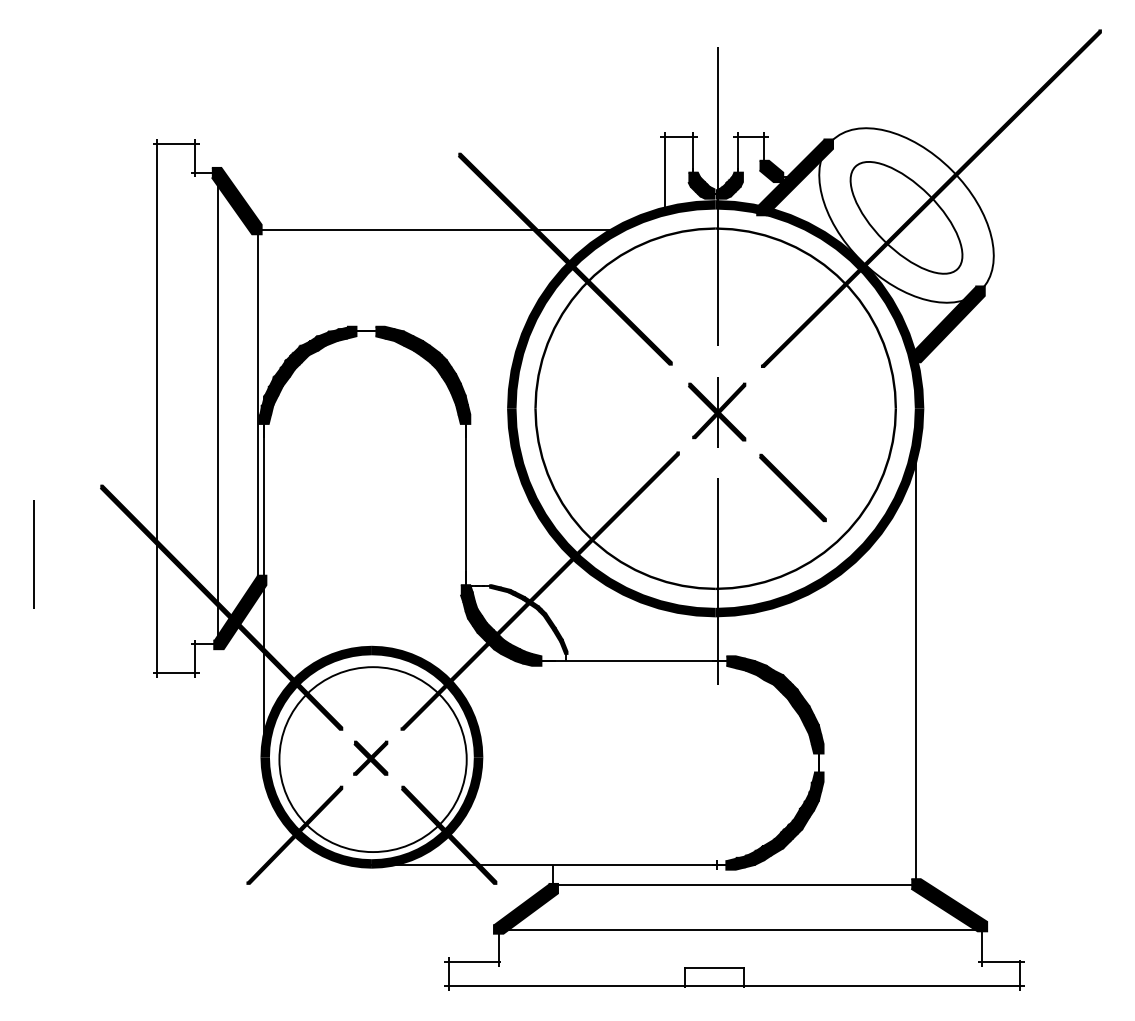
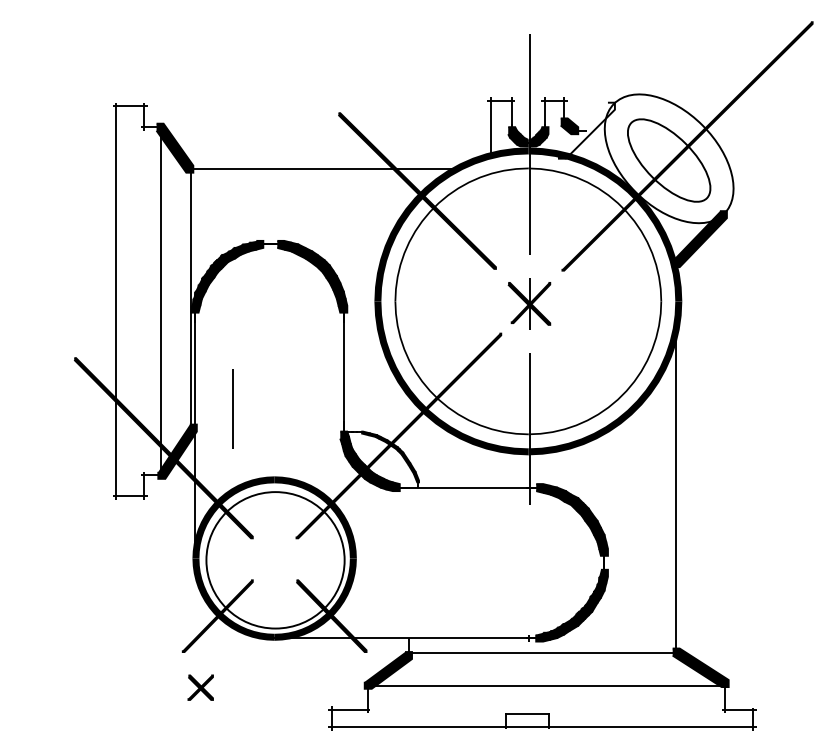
fill: (795, 177) -> (587, 130), removed
part: (792, 487) -> (585, 359), removed
line: (33, 554) -> (233, 408), moved
part: (370, 757) -> (200, 687), moved

